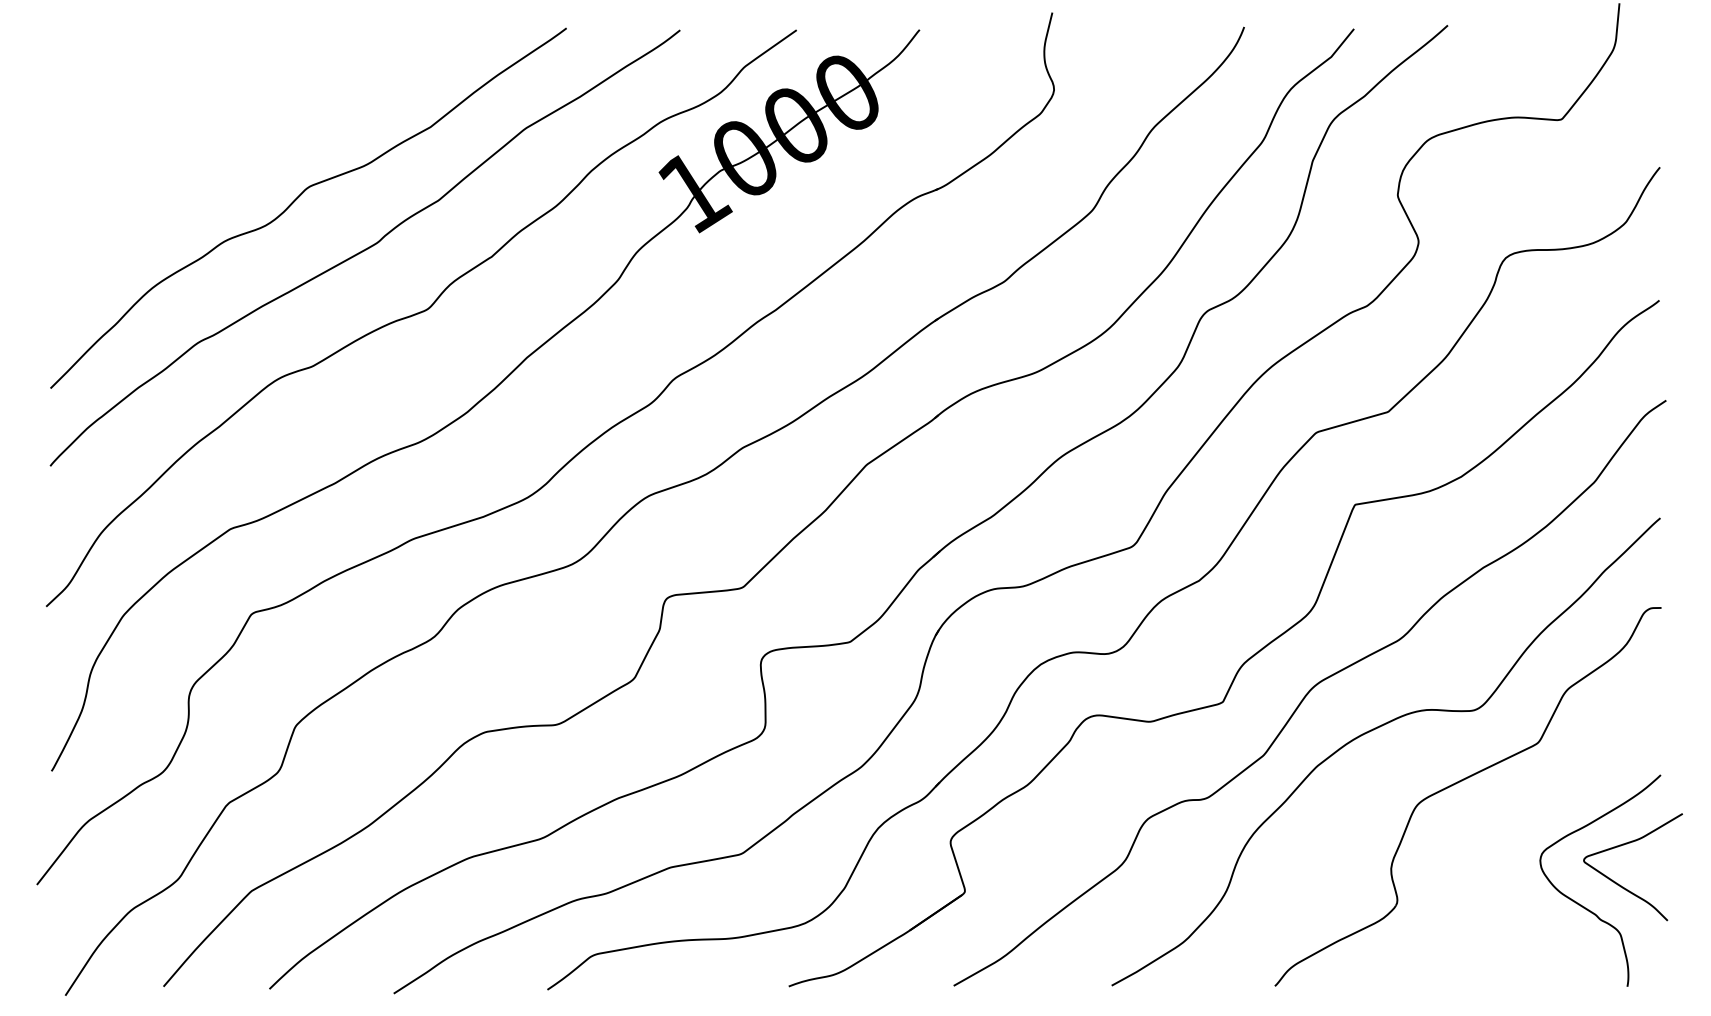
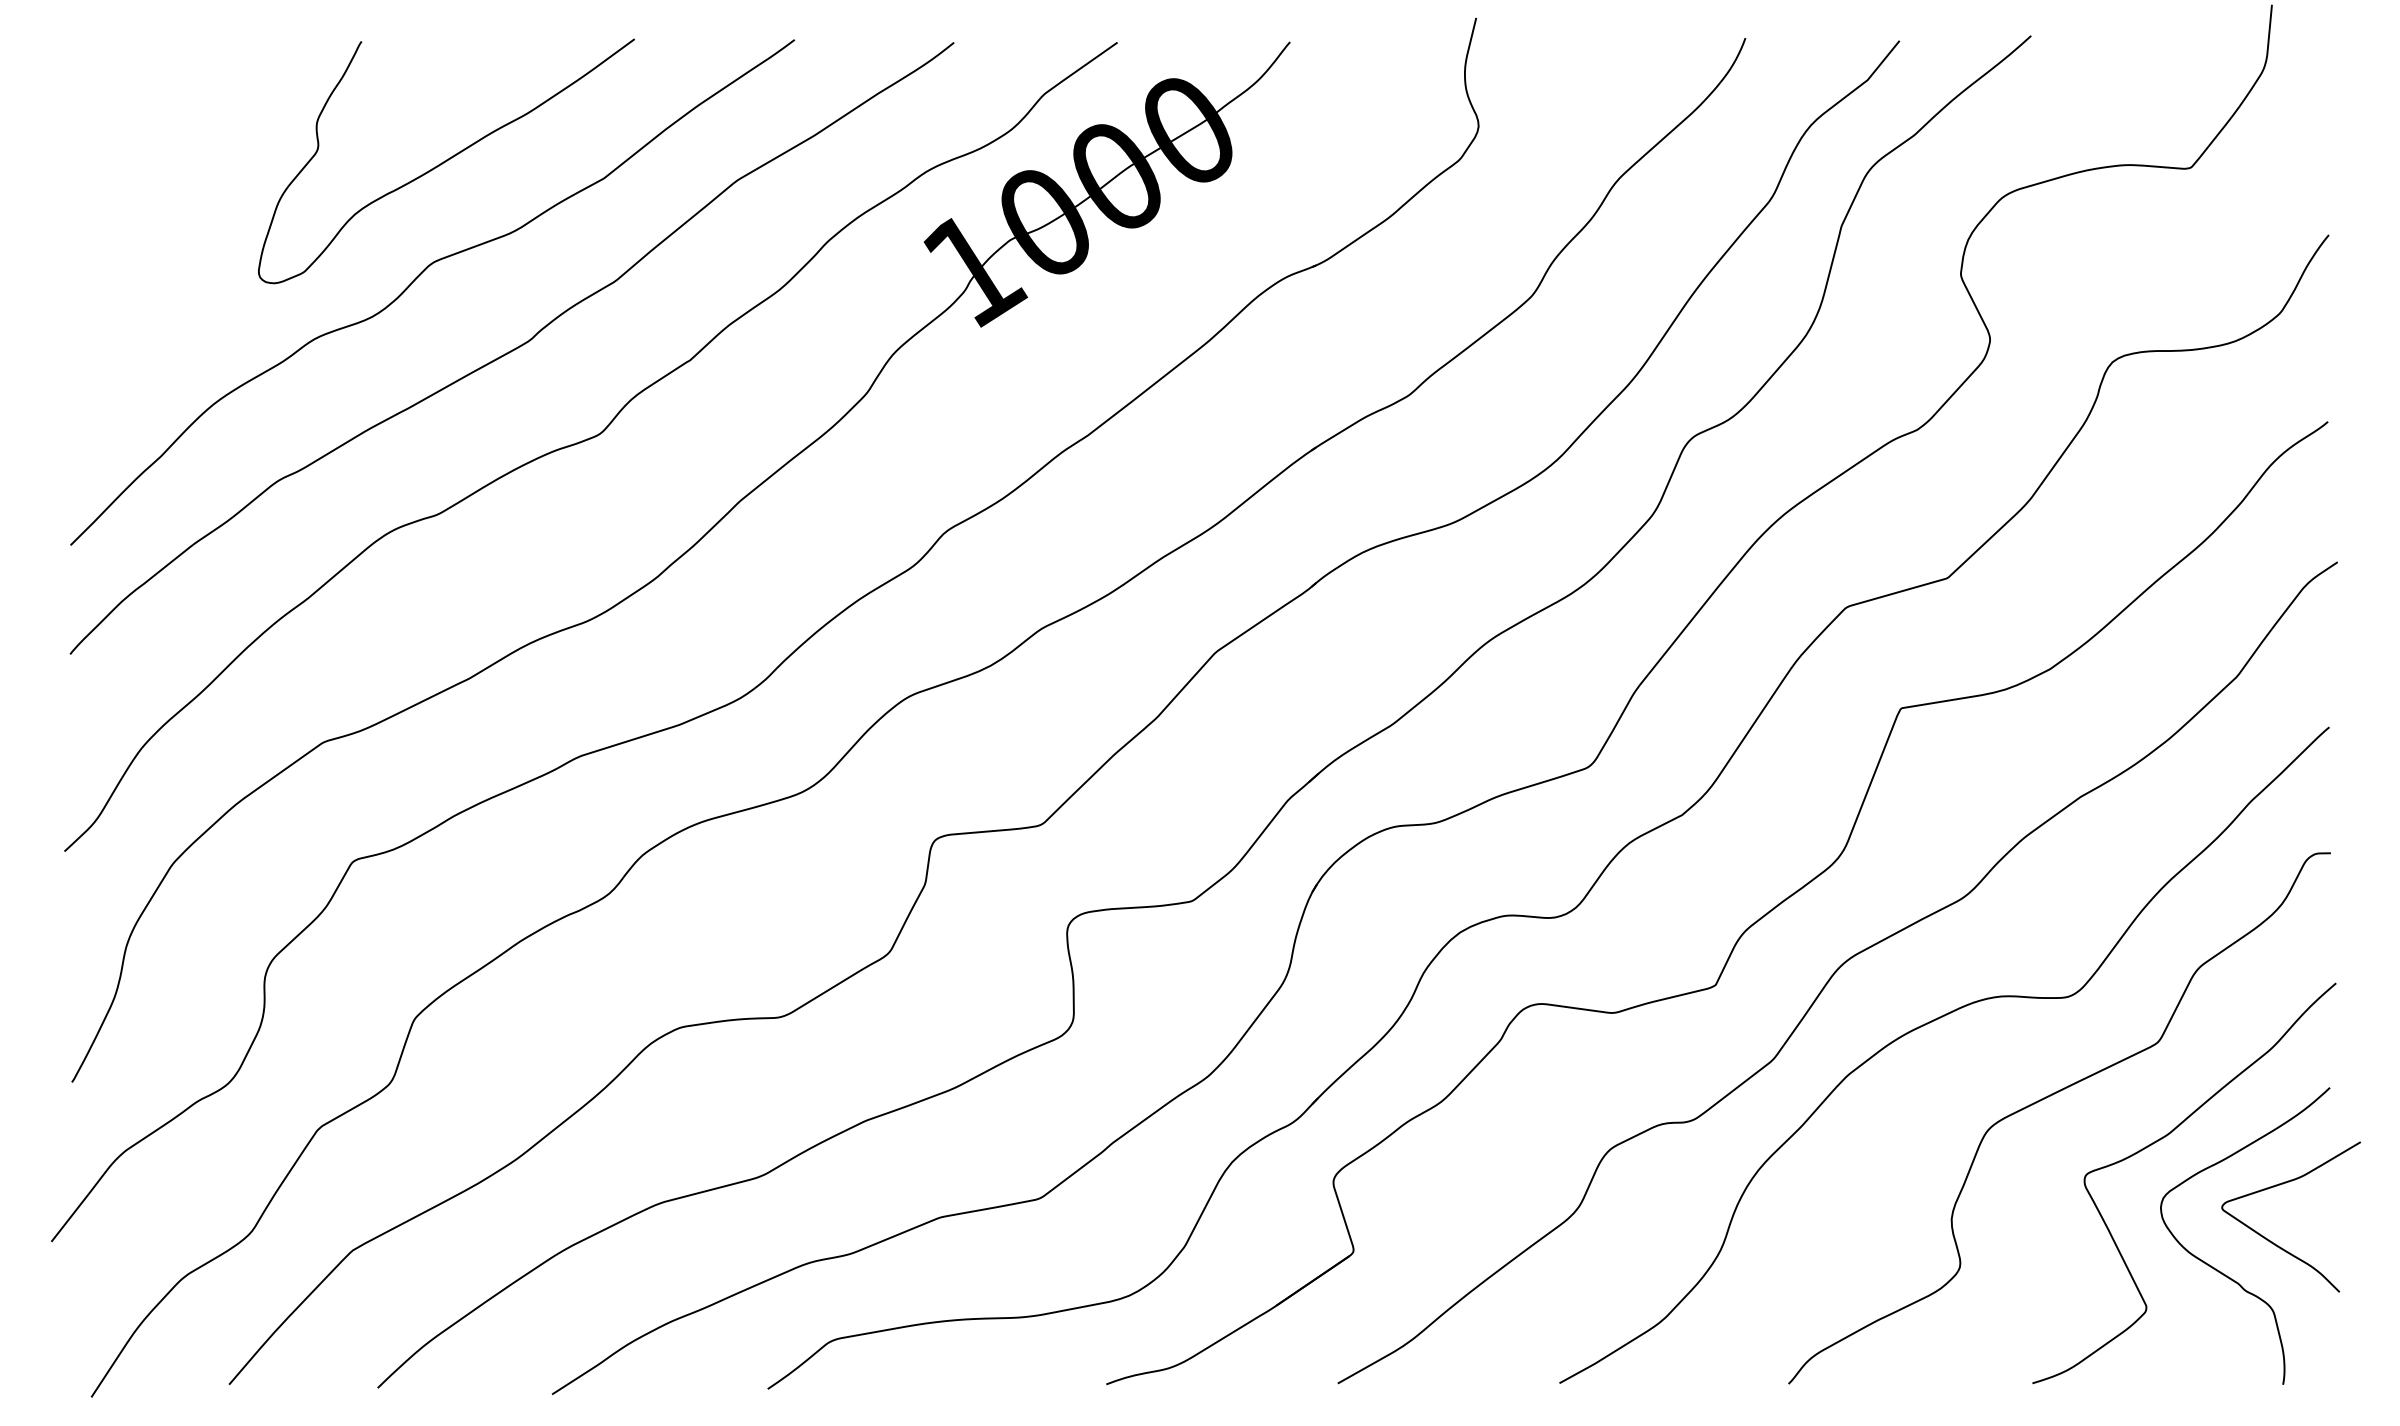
curve: (318, 114) -> (446, 161), added
curve: (1540, 812) -> (2160, 1140), added

